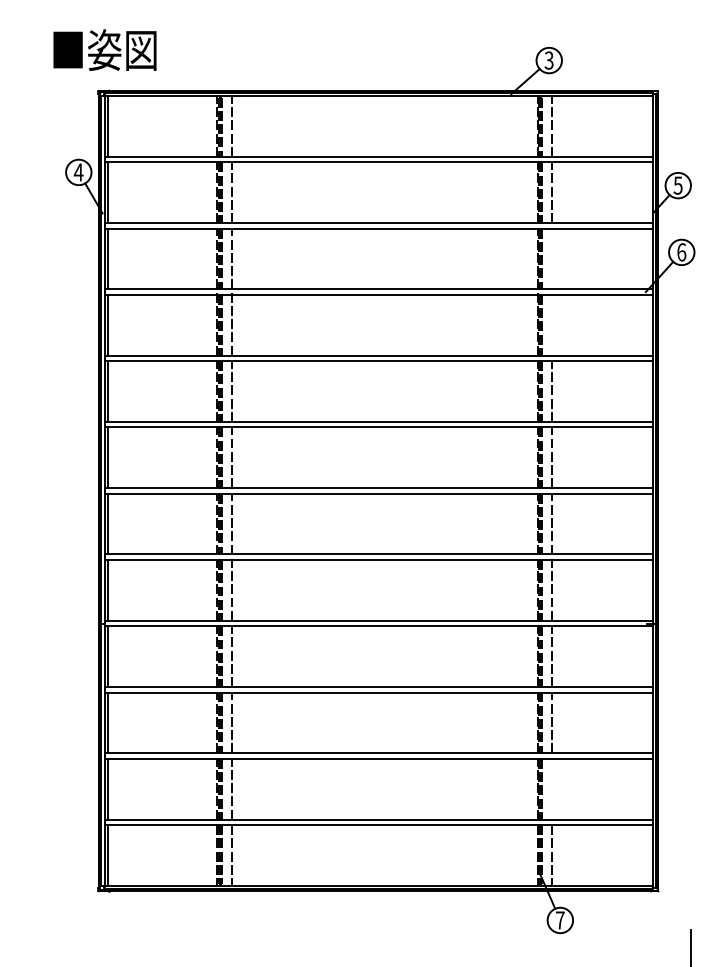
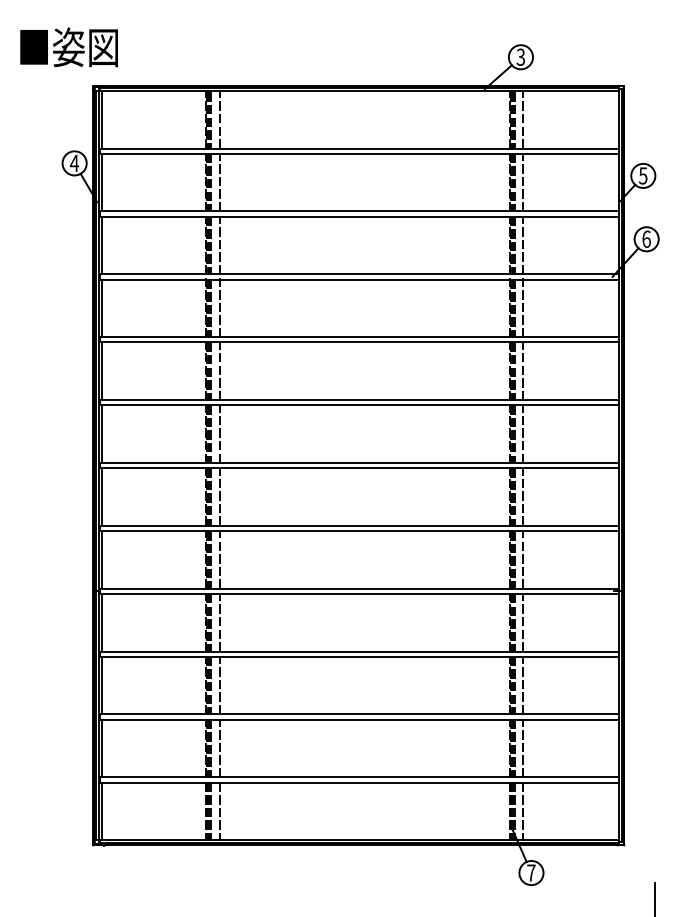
text: (104, 49) -> (68, 46), moved
line: (551, 291) -> (523, 276), added
line: (551, 788) -> (523, 747), added

